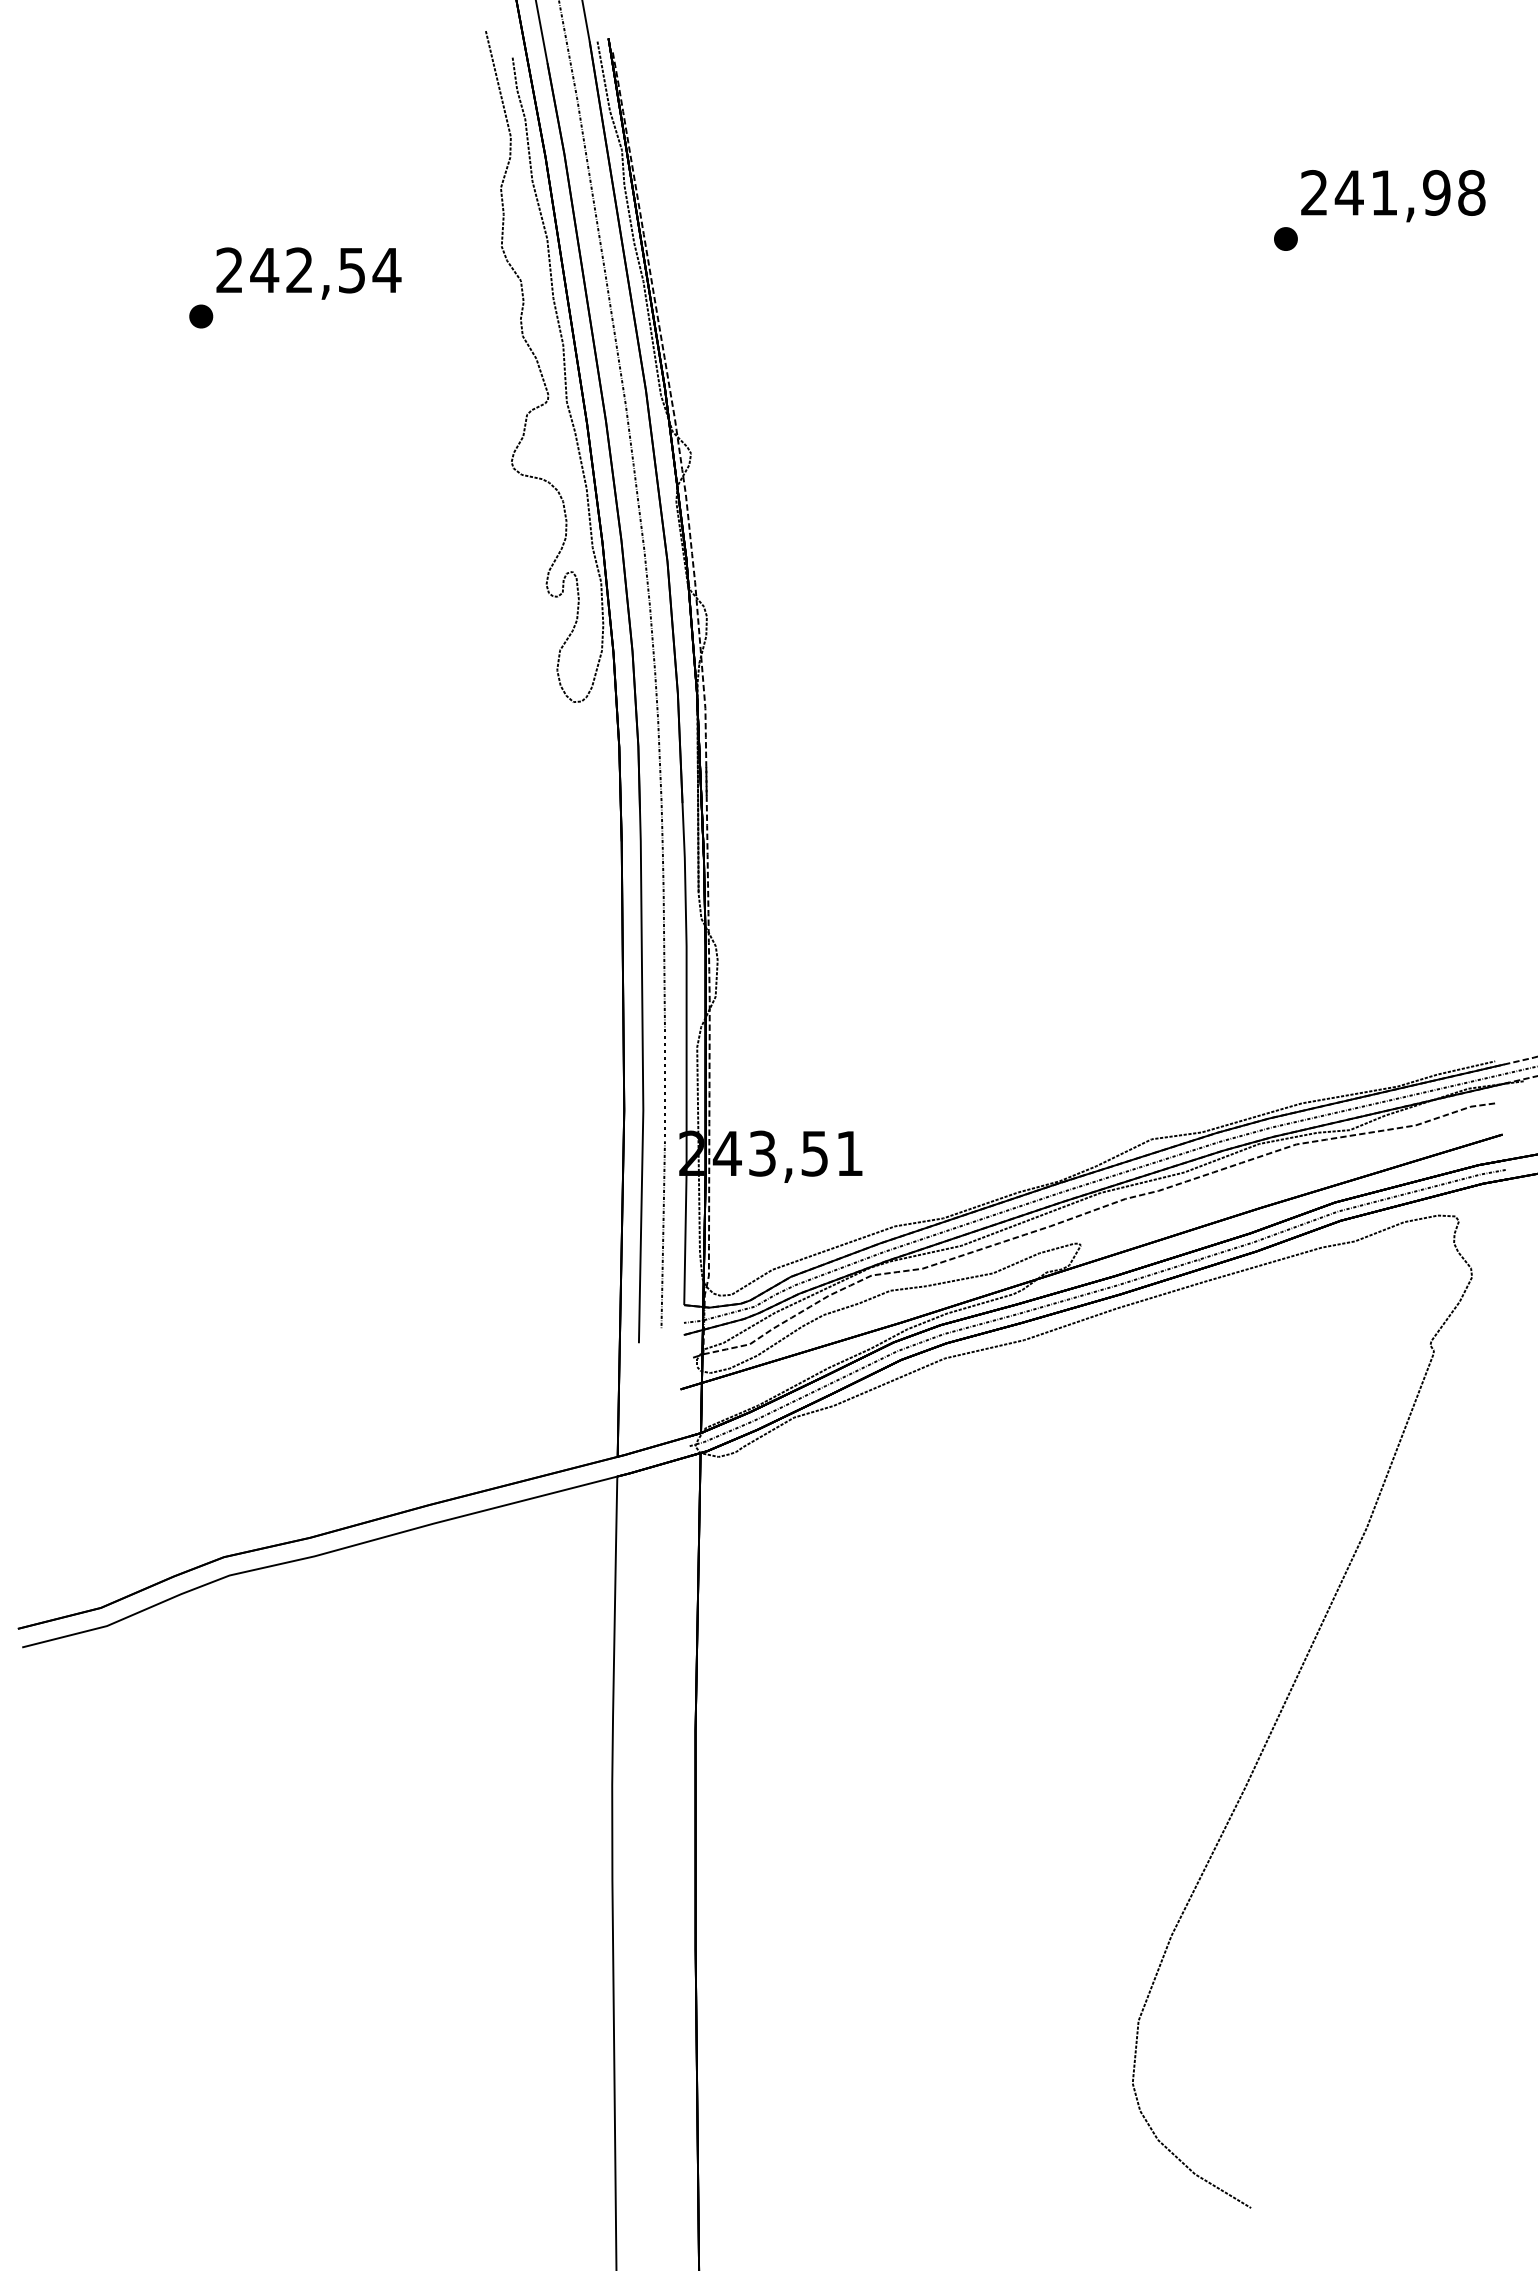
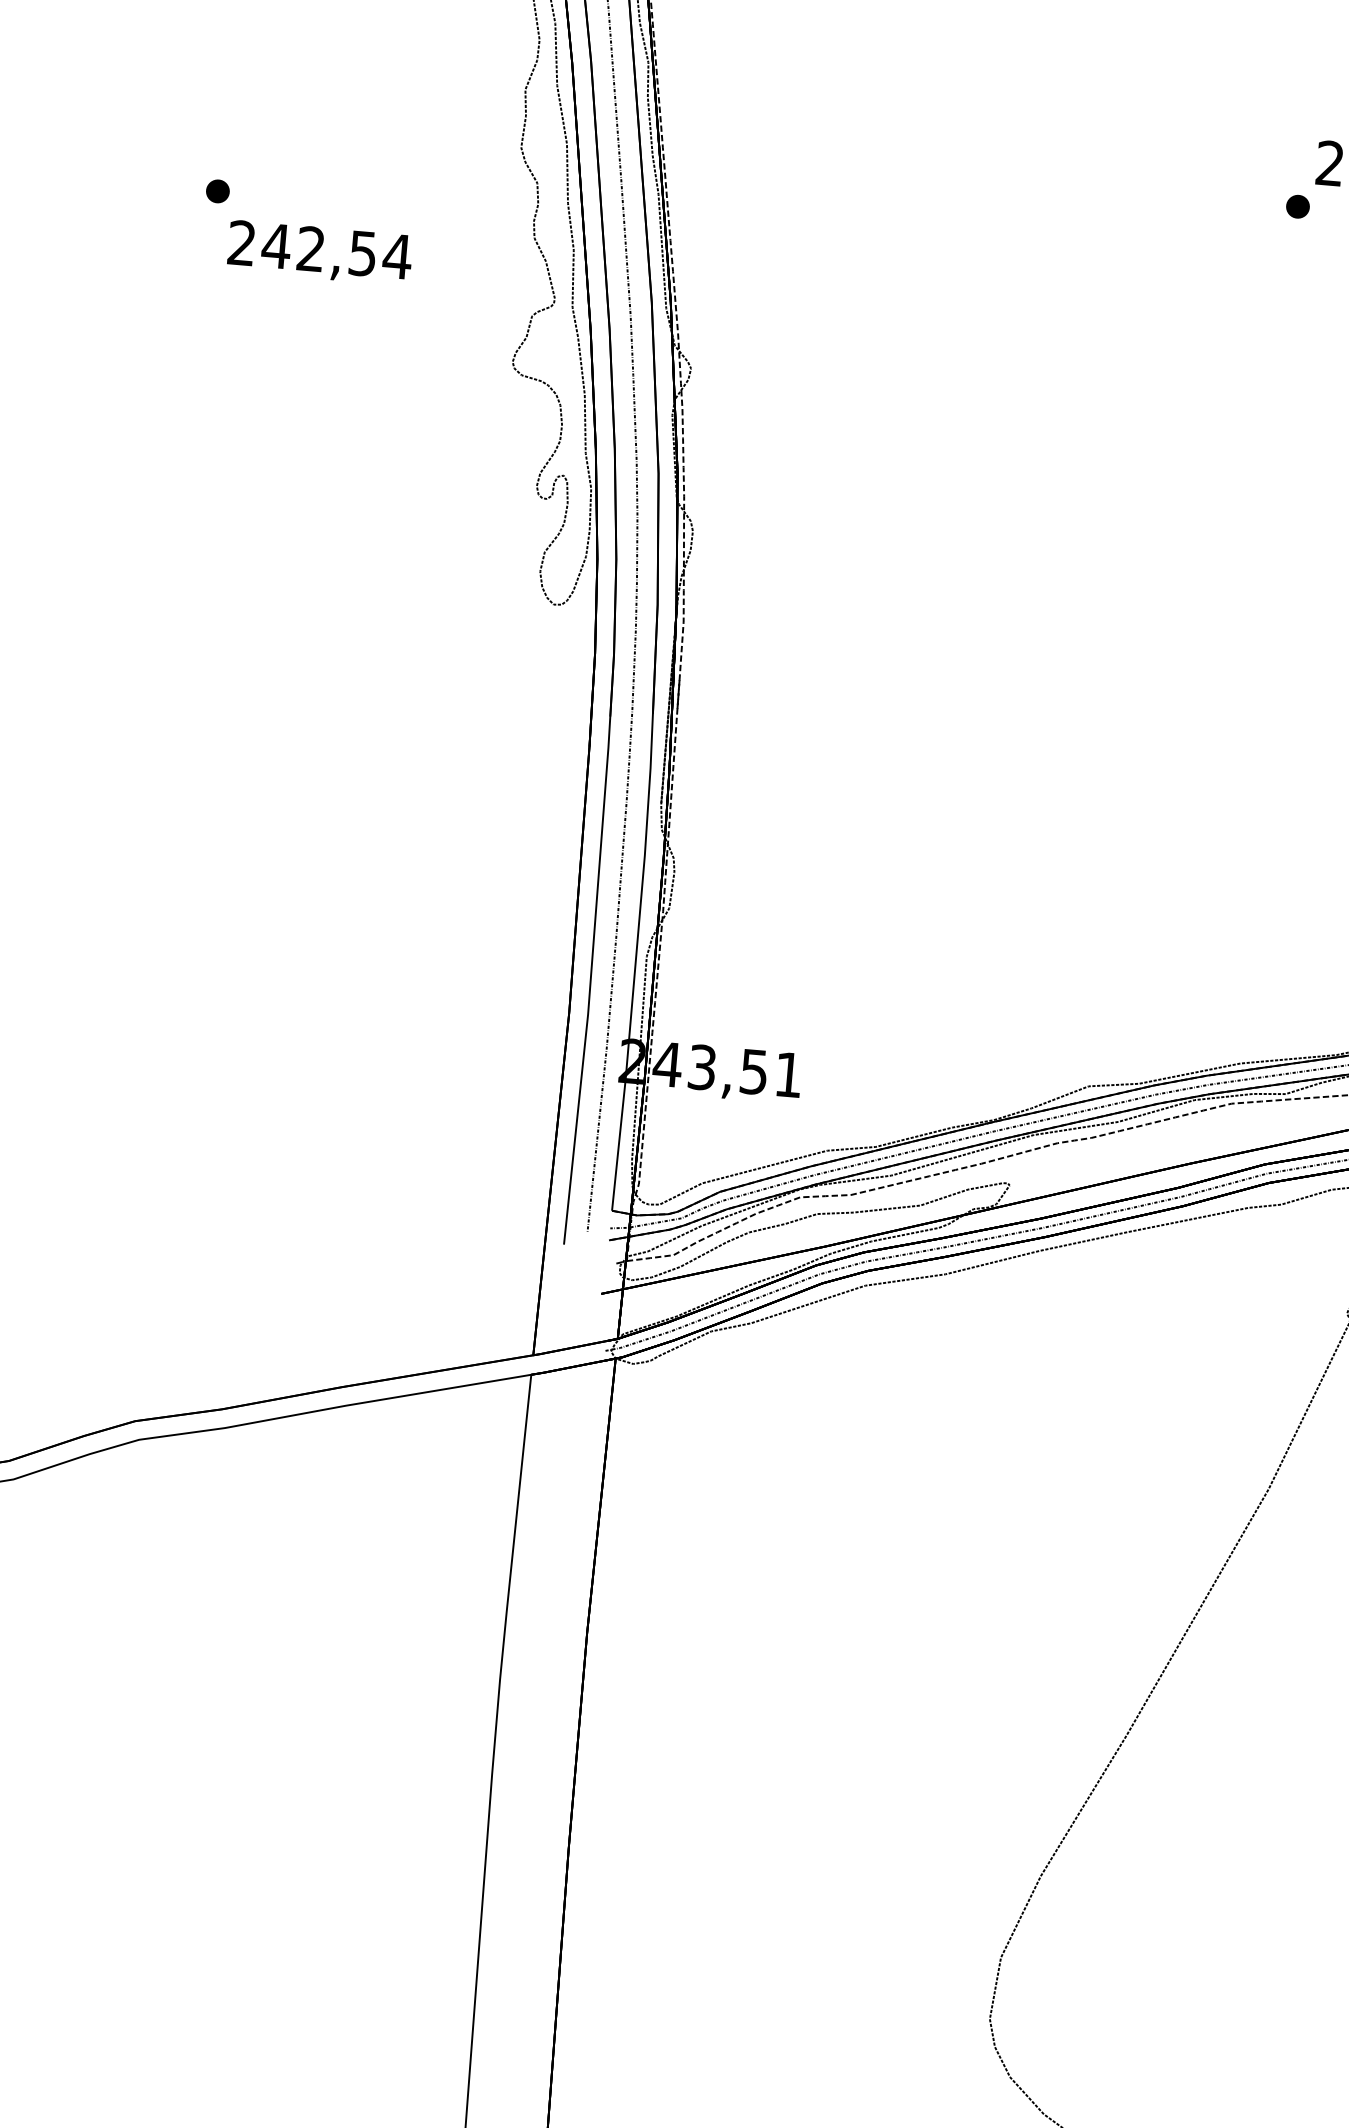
text: (308, 273) -> (319, 252), moved

